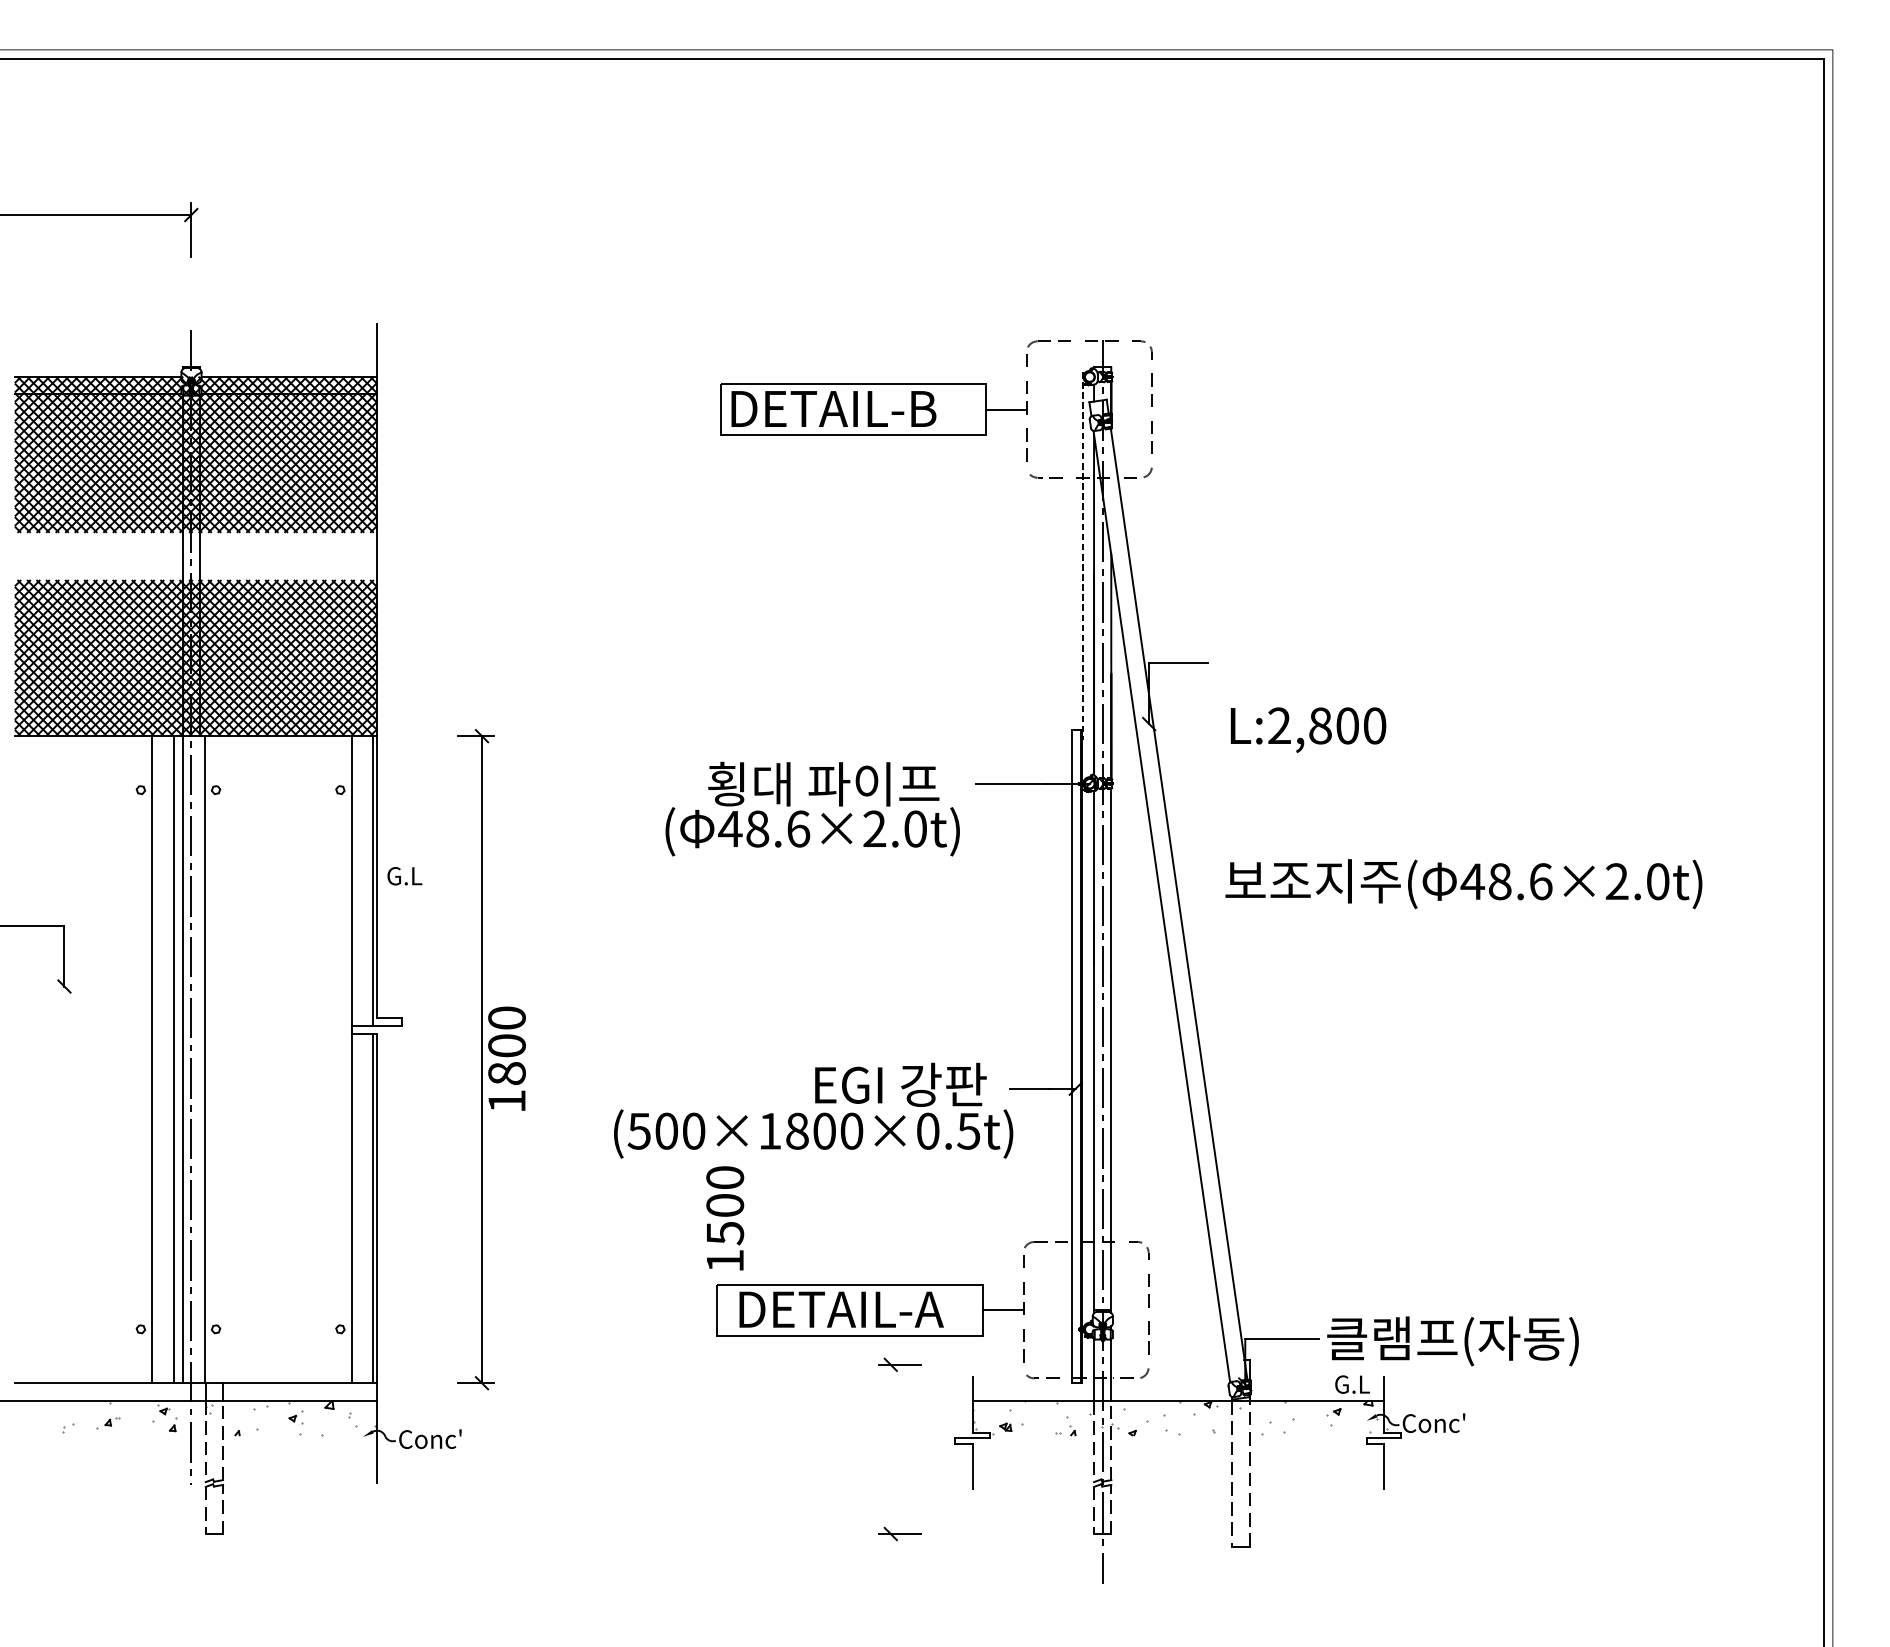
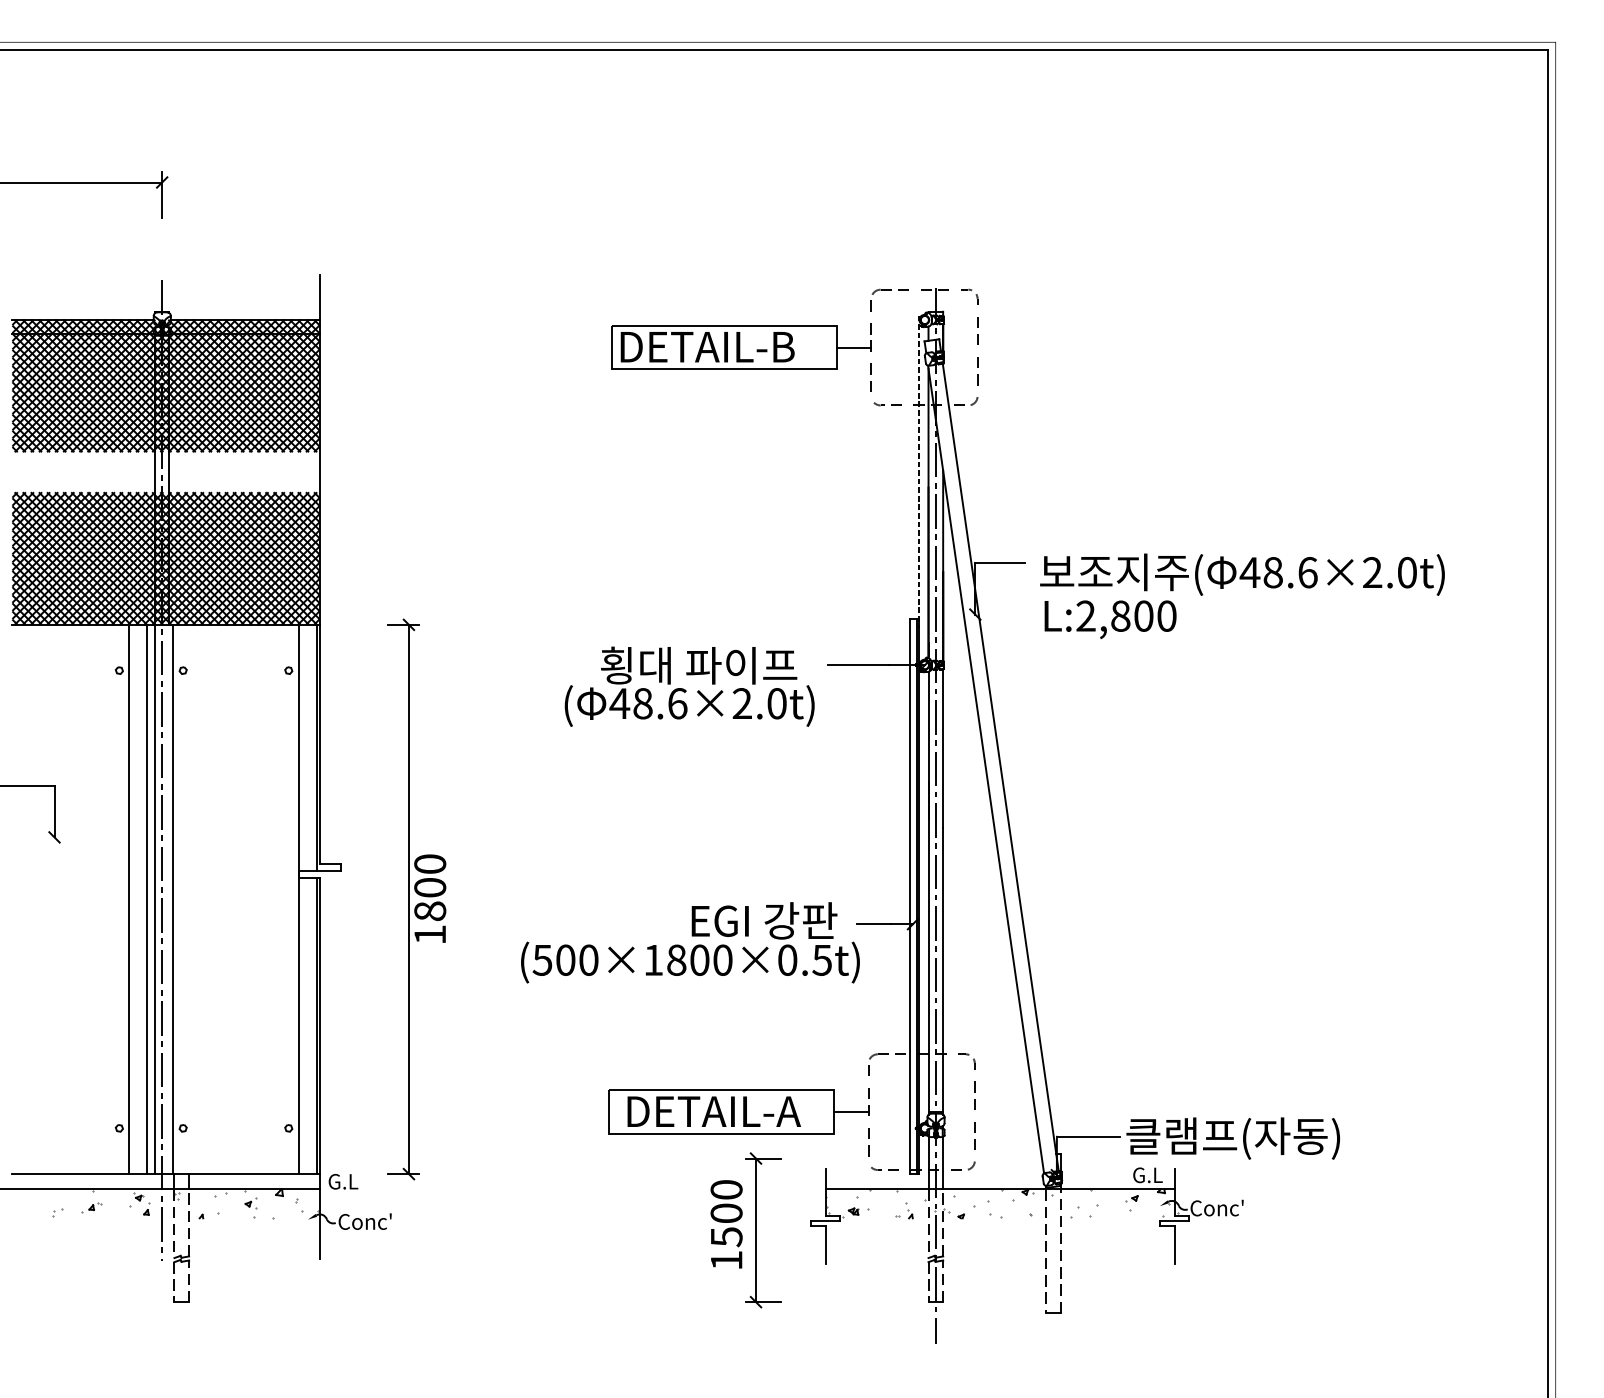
text: (404, 876) -> (343, 1182), moved
text: (1463, 884) -> (1242, 575), moved
text: (725, 1218) -> (726, 1224), moved
line: (890, 1449) -> (755, 1230), added

